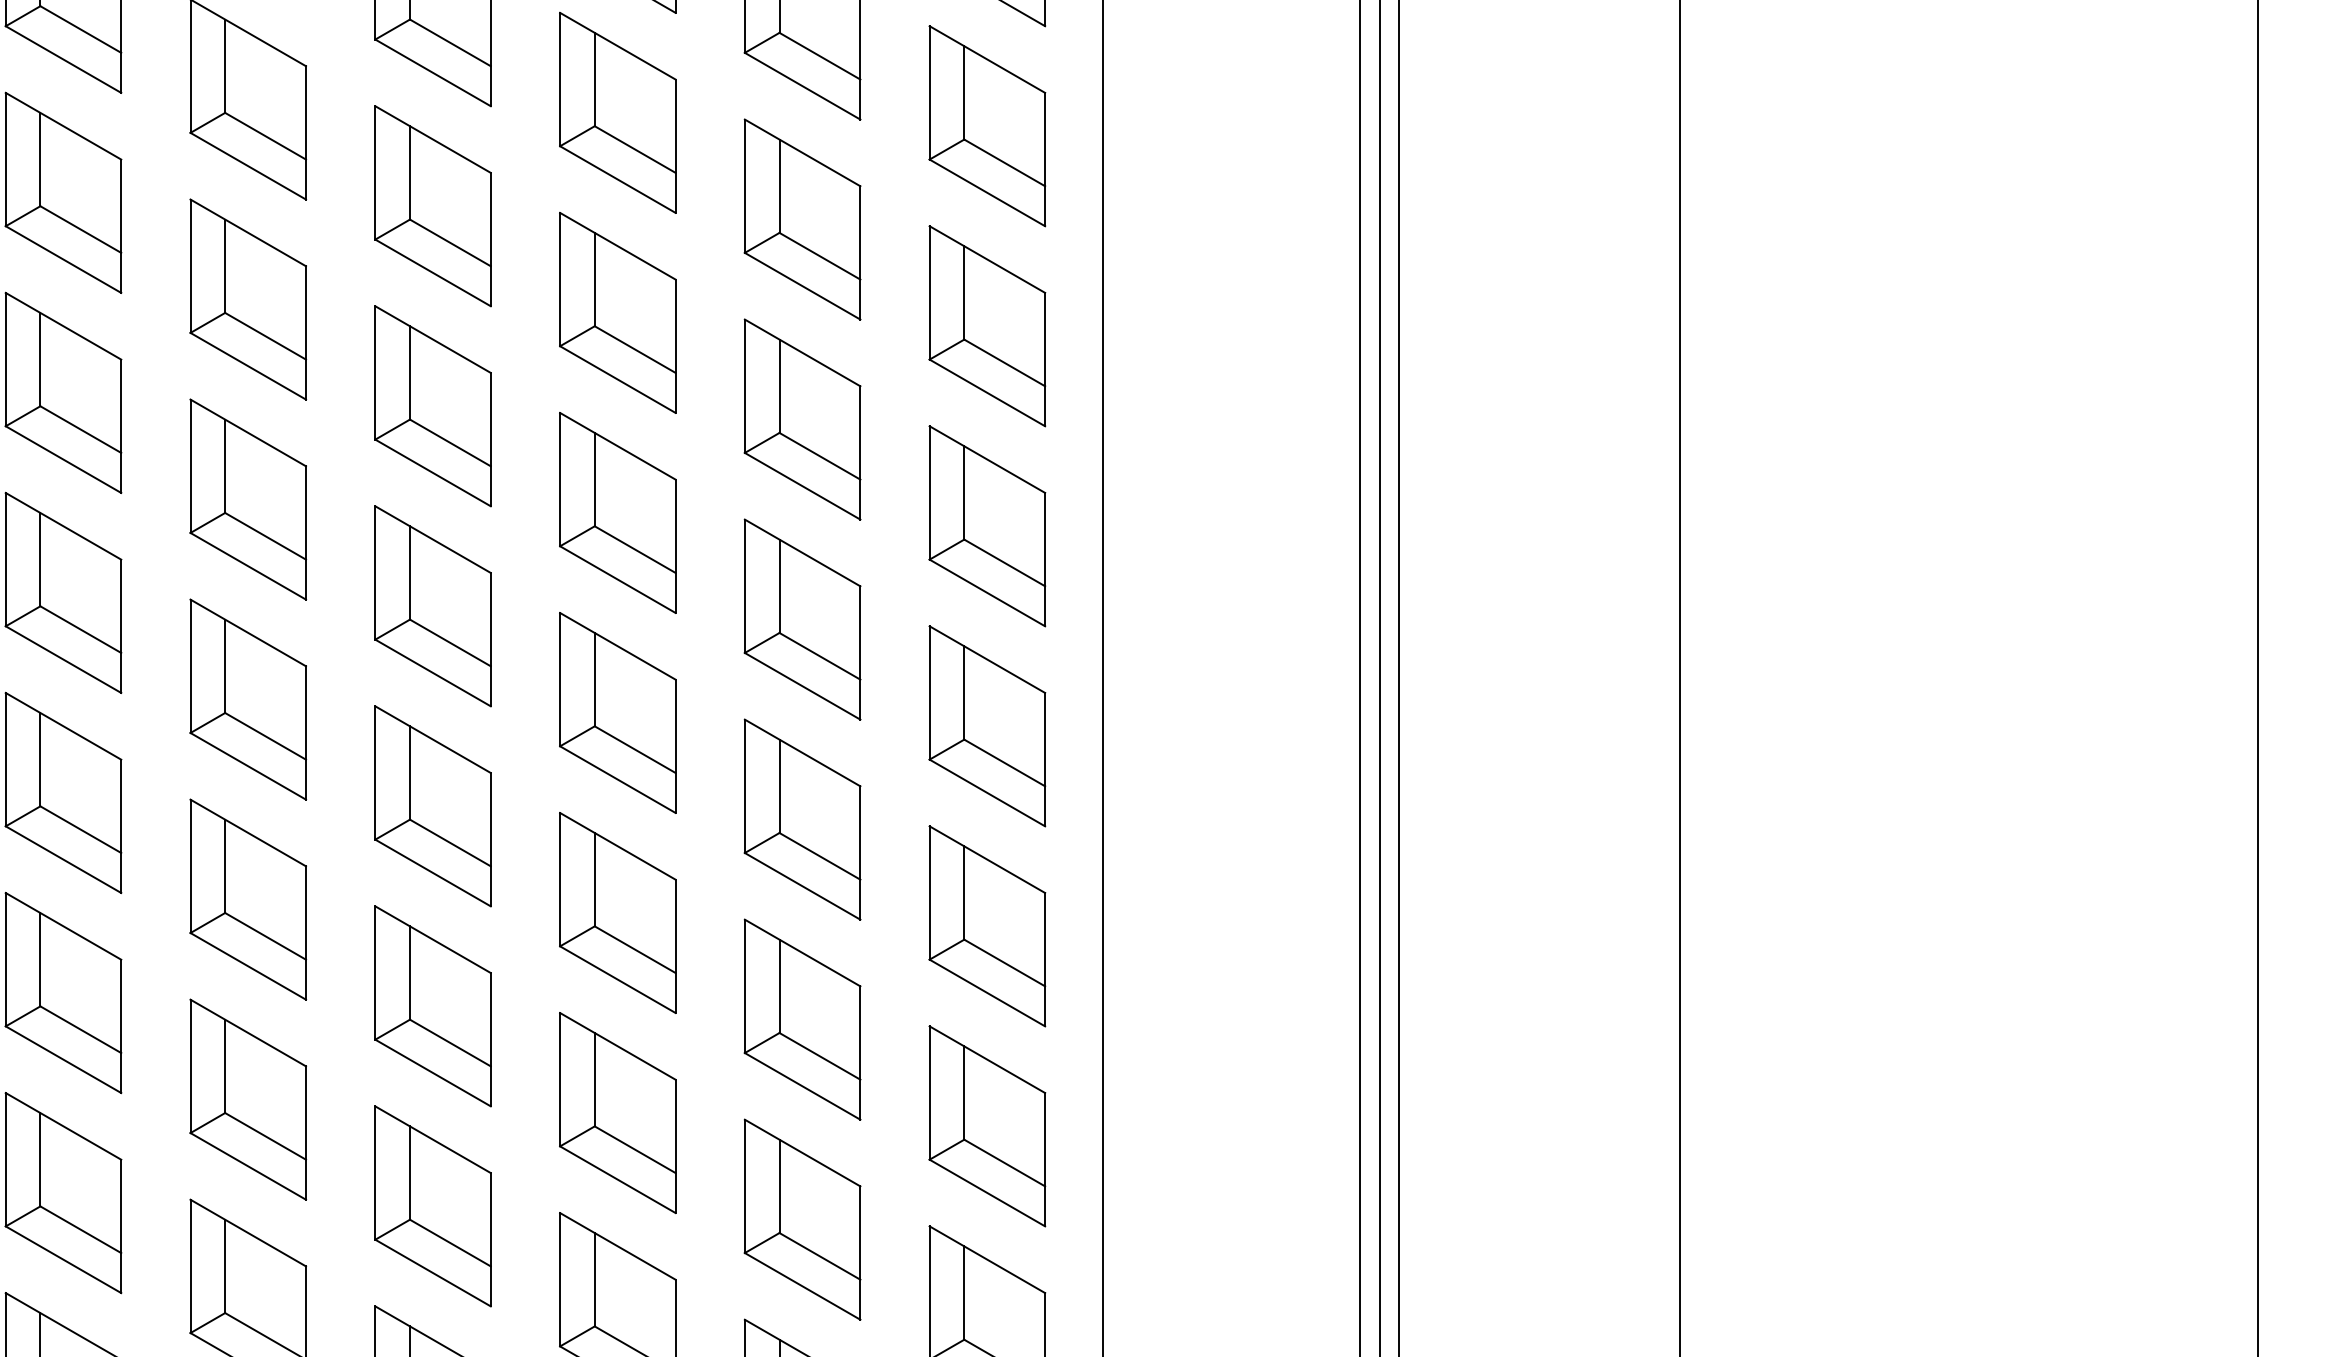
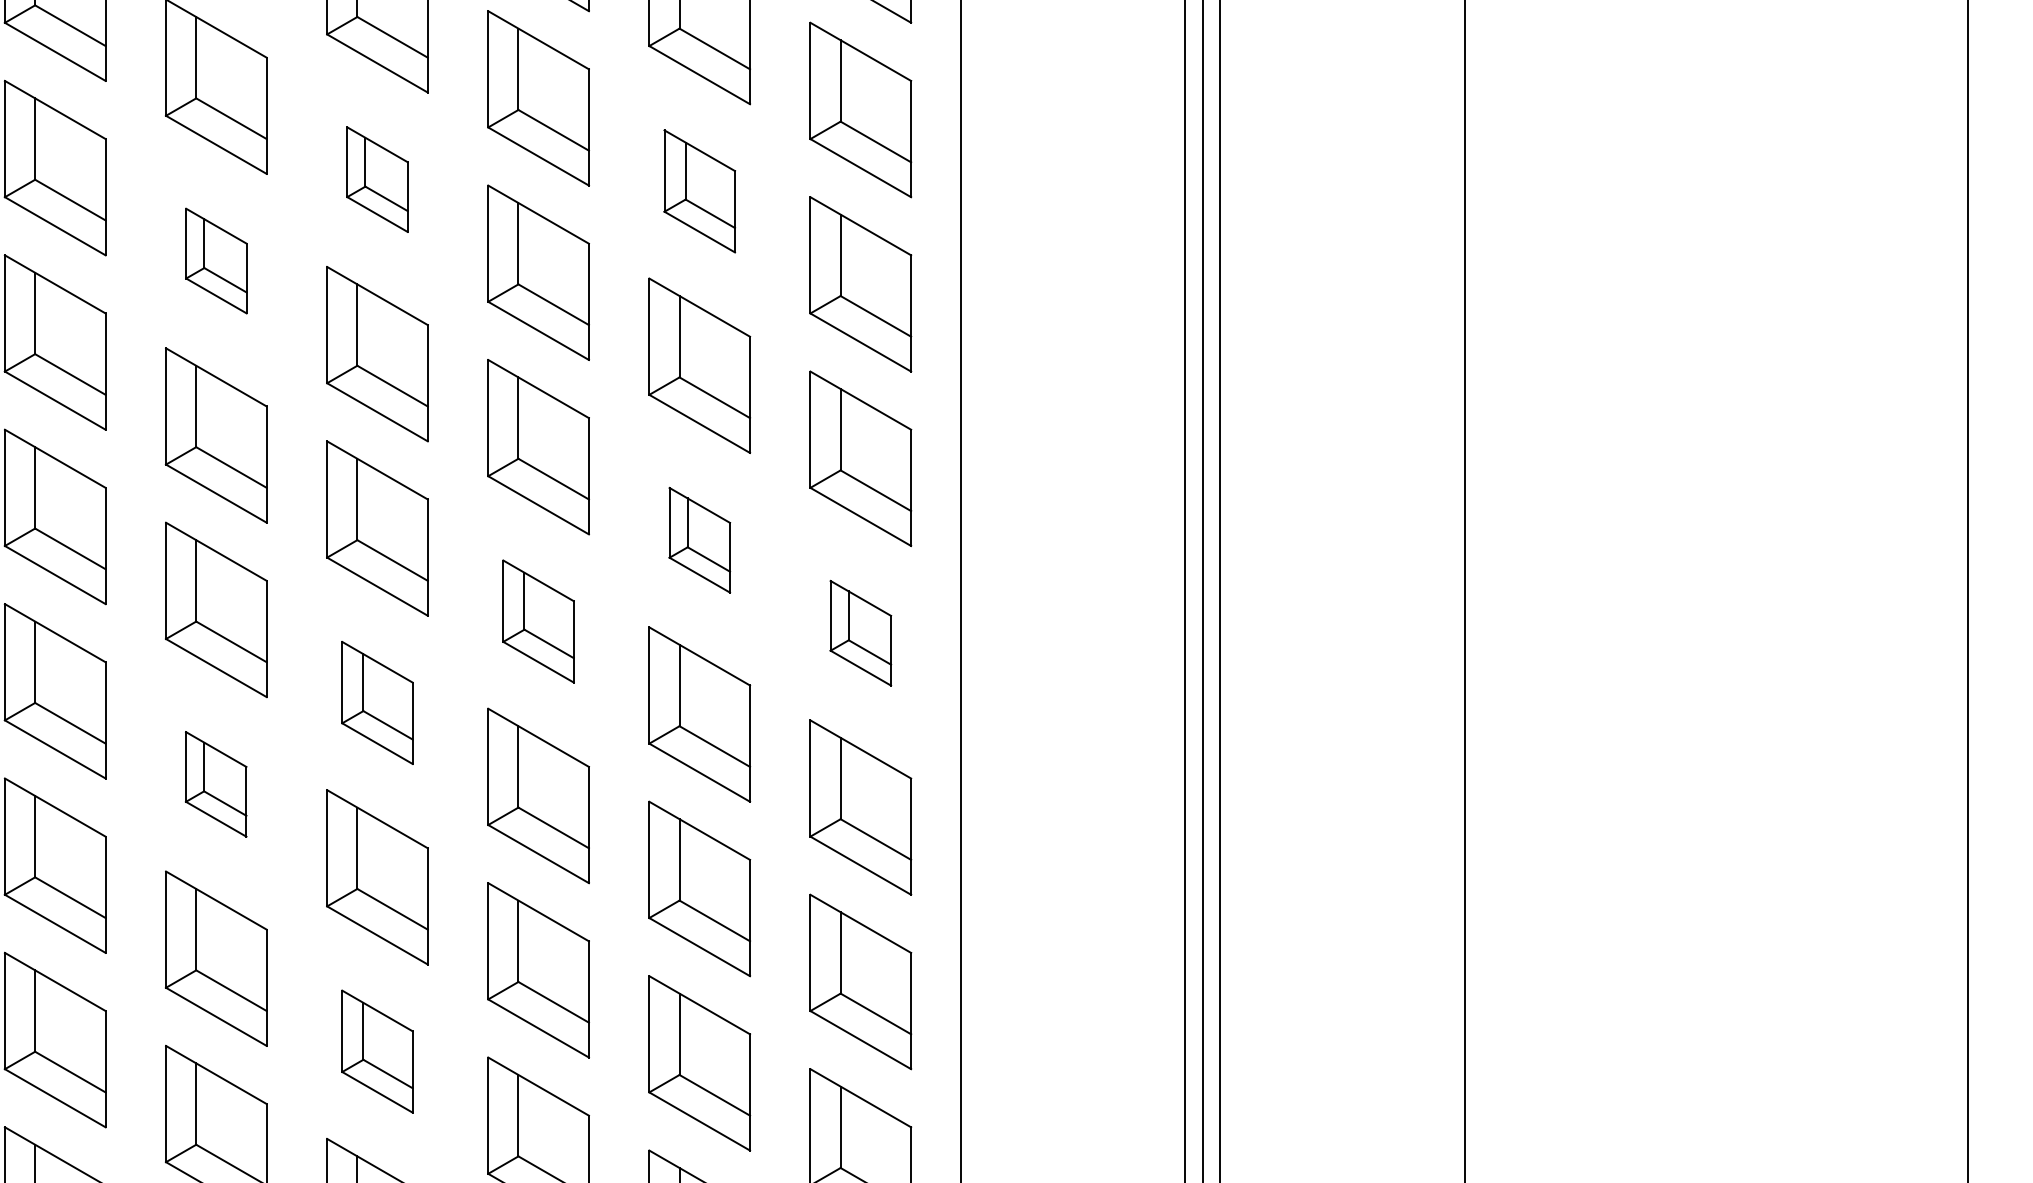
part: (433, 205) -> (377, 179), size x0.6
part: (802, 219) -> (699, 191), size x0.7
part: (248, 298) -> (216, 260), size x0.6
part: (802, 620) -> (699, 540), size x0.6
part: (617, 712) -> (538, 621), size x0.7
part: (987, 726) -> (860, 633), size x0.6
part: (433, 805) -> (377, 702), size x0.7
part: (247, 899) -> (215, 784), size x0.6
part: (433, 1206) -> (377, 1051), size x0.7

